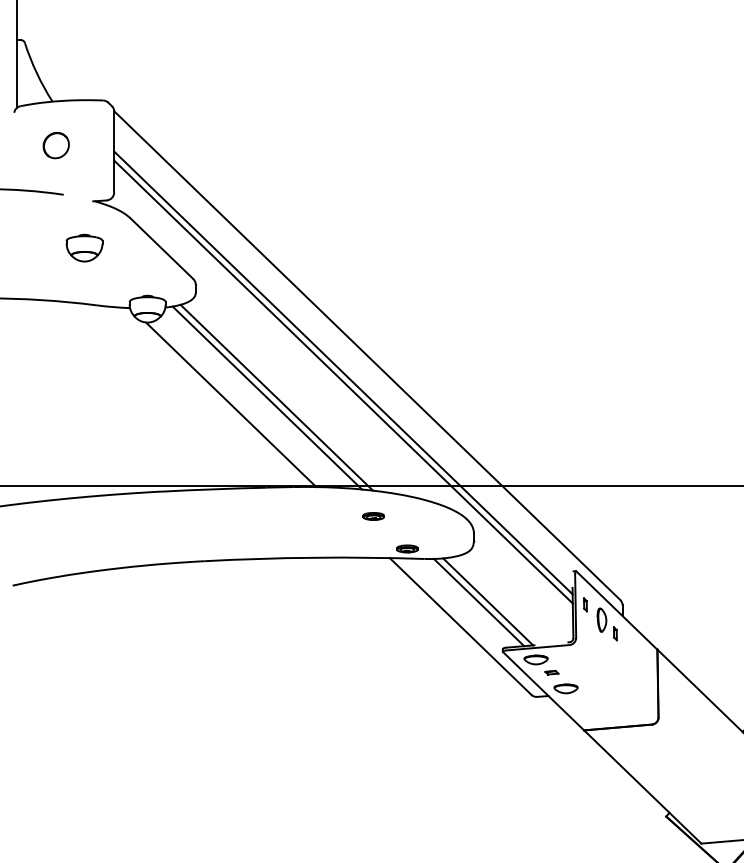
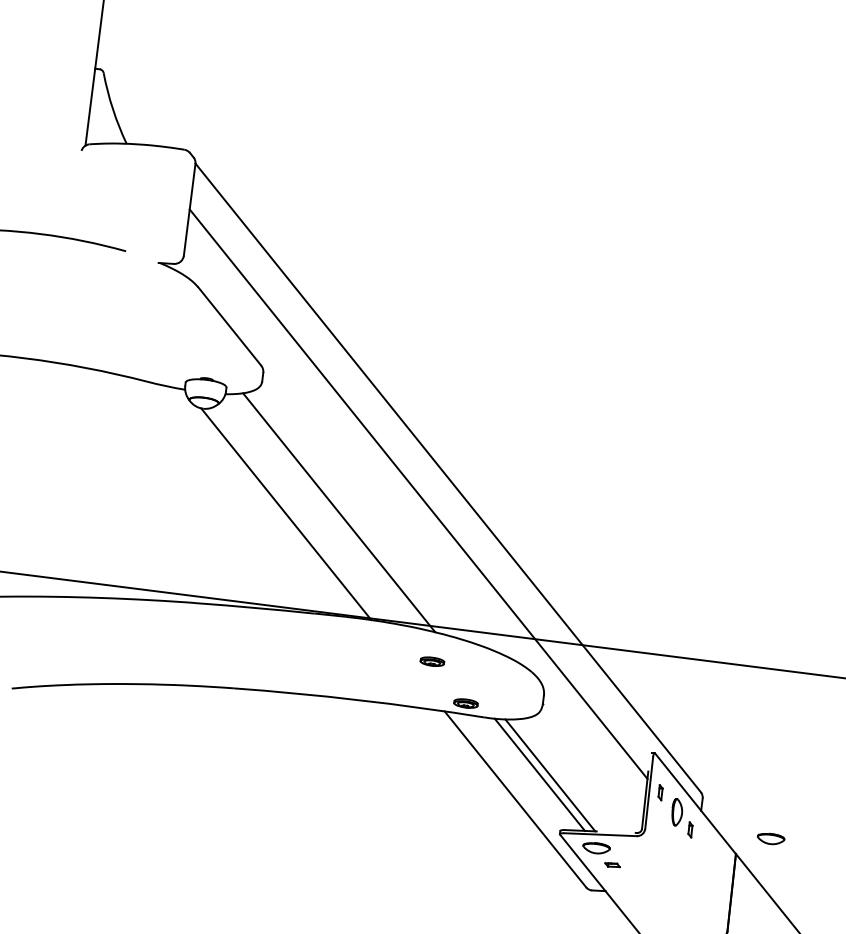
part: (55, 145) -> (123, 194), removed
part: (84, 247) -> (142, 314), removed
line: (343, 381) -> (417, 503), removed
line: (267, 397) -> (328, 511), removed
part: (565, 688) -> (770, 838), moved

